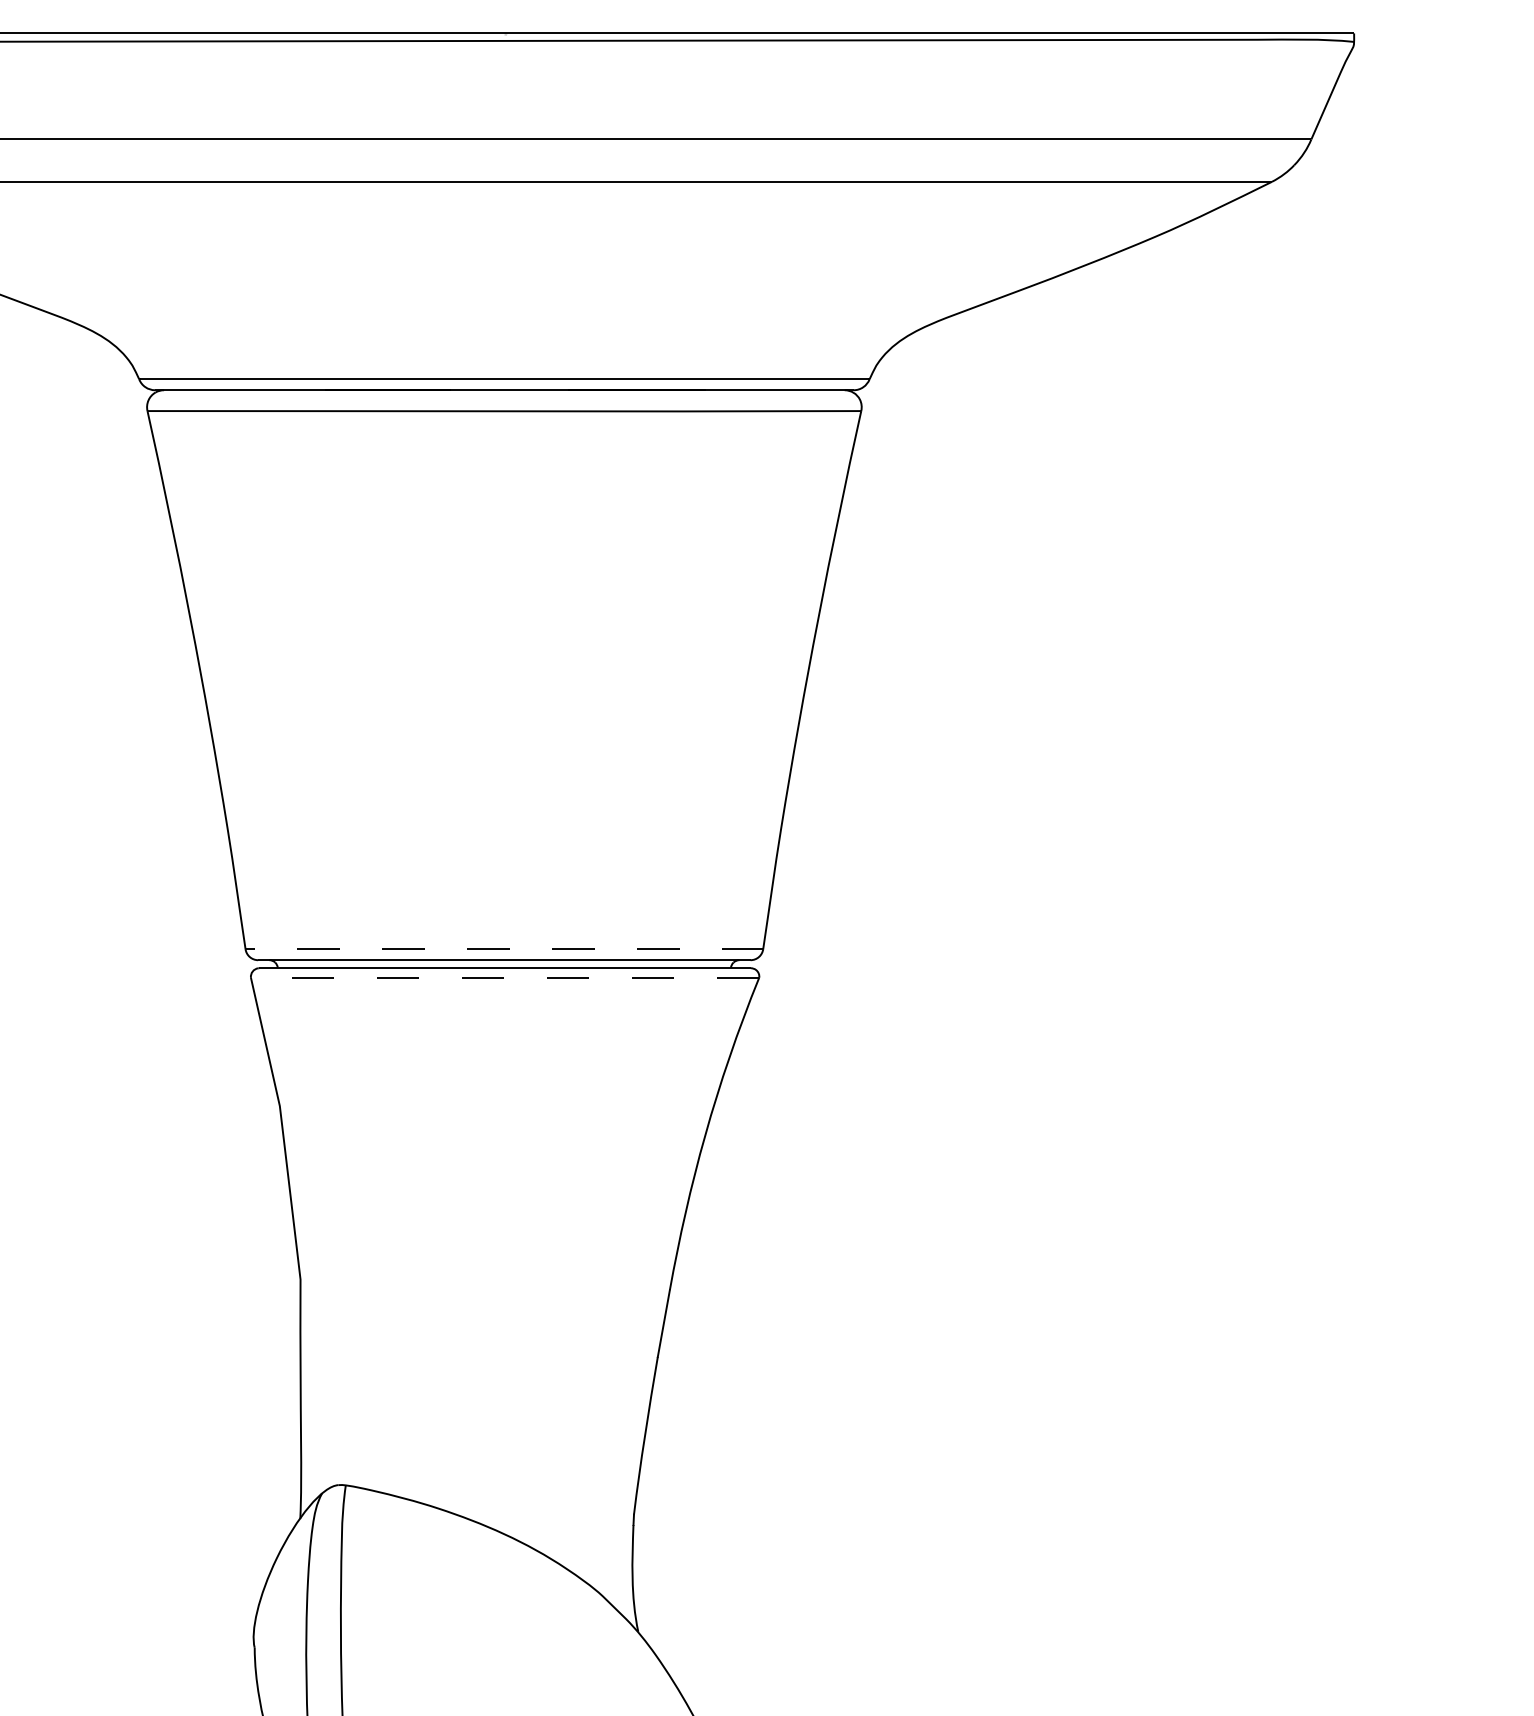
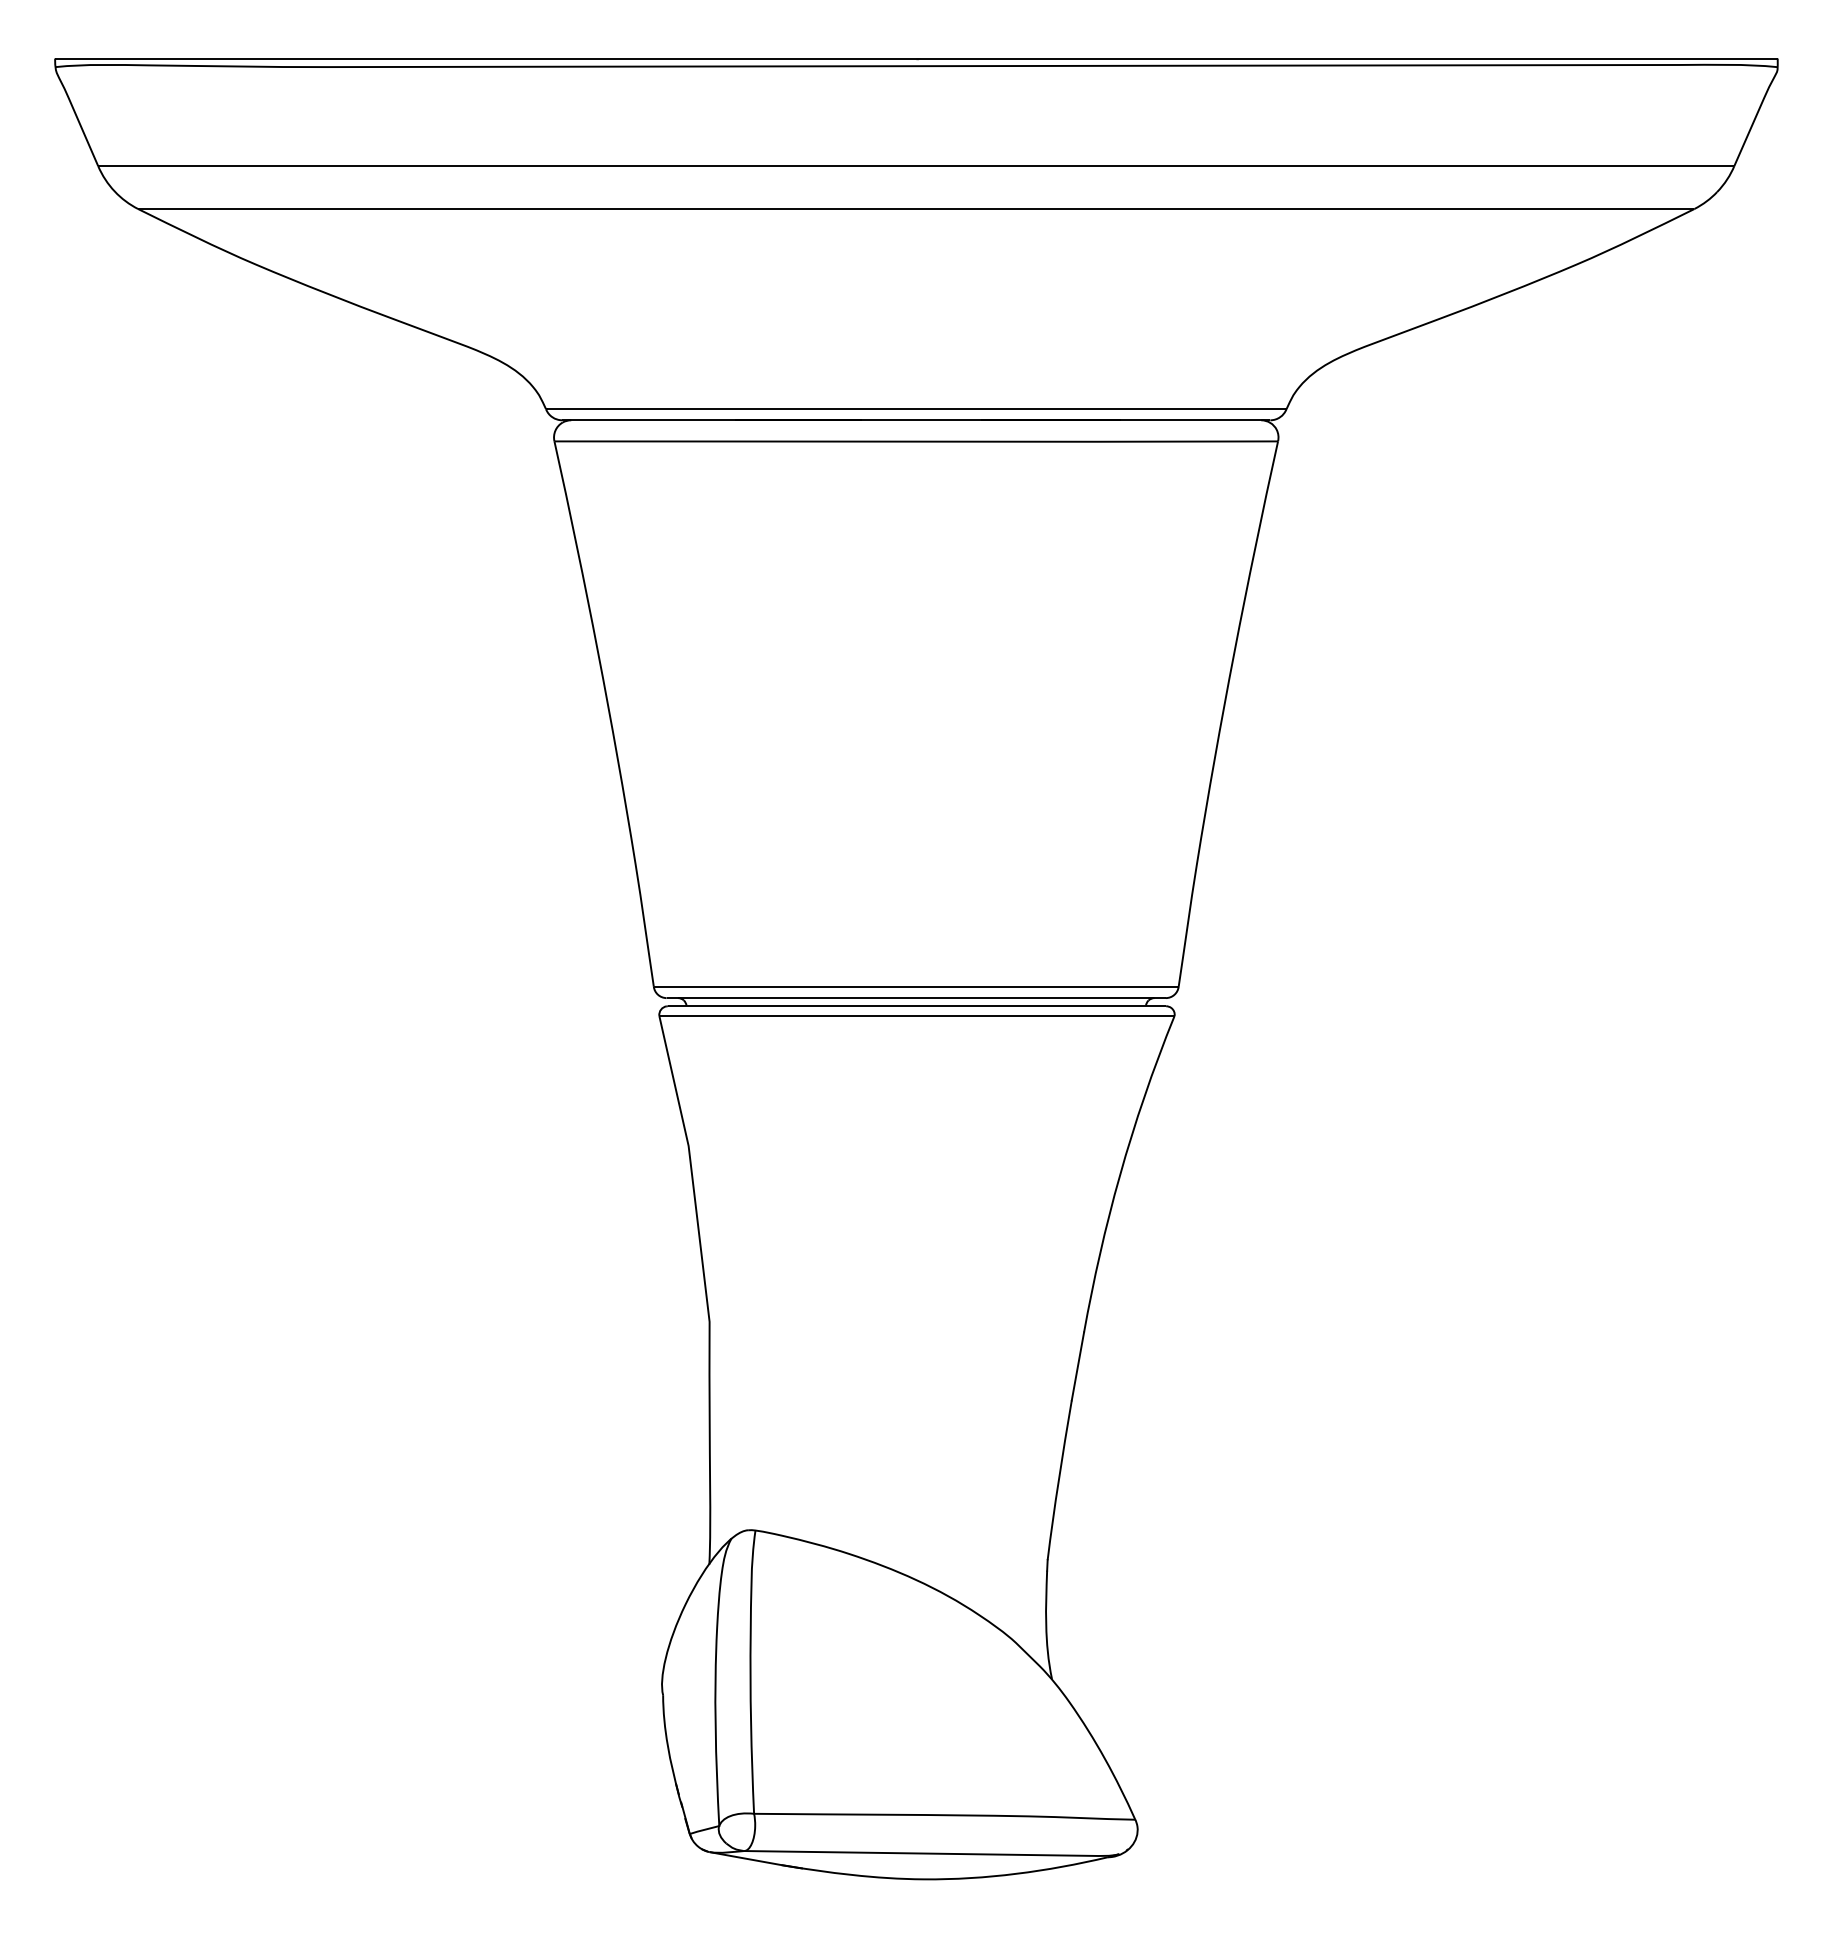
line: (505, 948) -> (917, 986), dashed -> solid
line: (504, 977) -> (916, 1015), dashed -> solid

